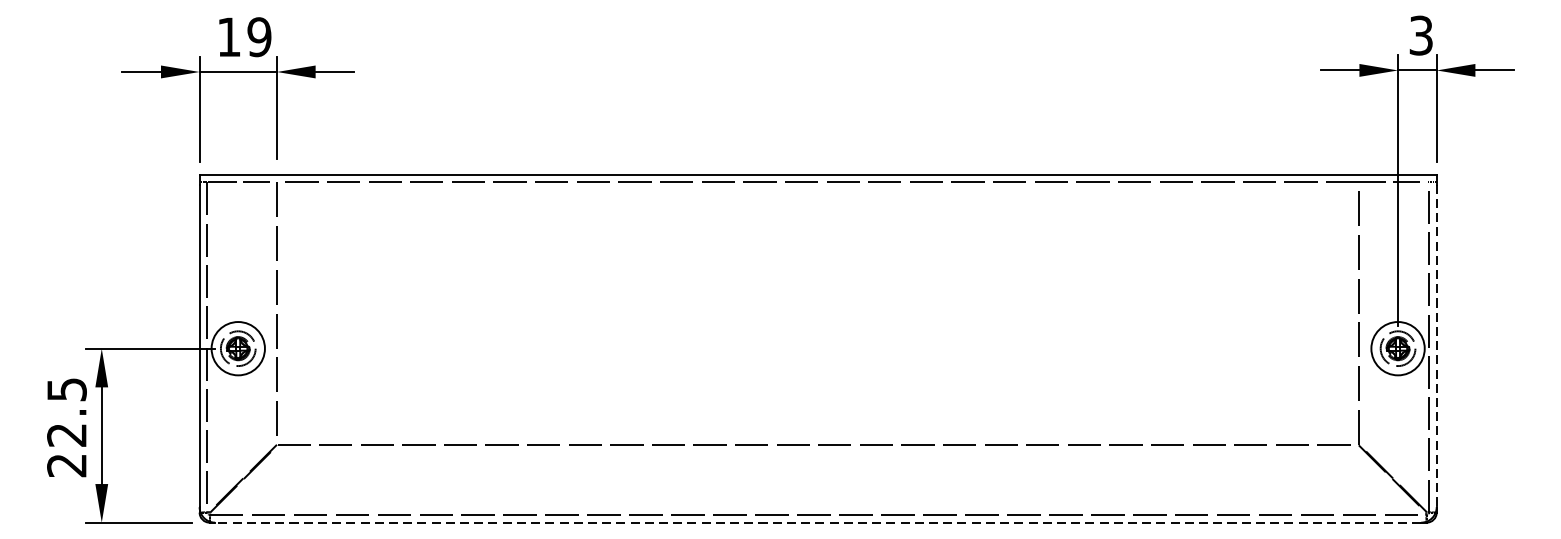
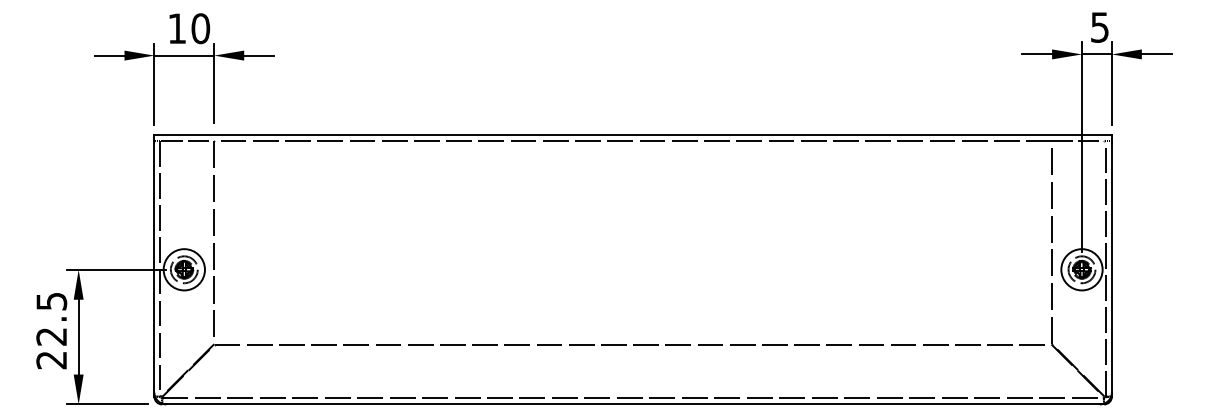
text: (1420, 35) -> (1099, 27), 3 -> 5
text: (259, 36) -> (200, 28), 19 -> 10
line: (1436, 345) -> (1111, 267), dashed -> solid
line: (818, 522) -> (633, 404), dashed -> solid

